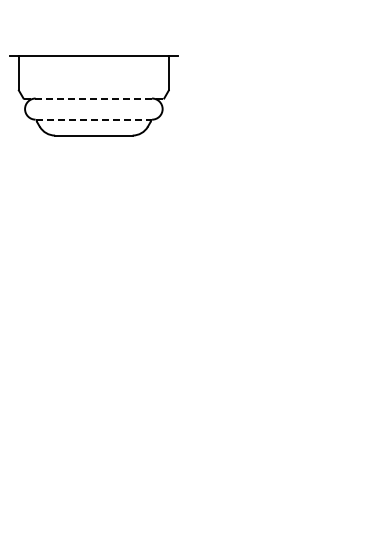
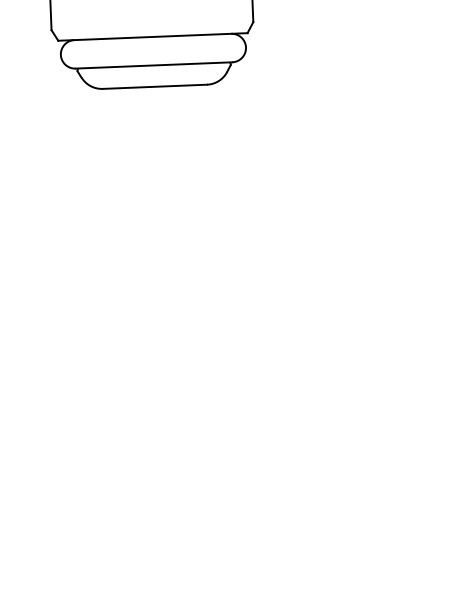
line: (94, 98) -> (153, 36), dashed -> solid
line: (94, 119) -> (154, 65), dashed -> solid

